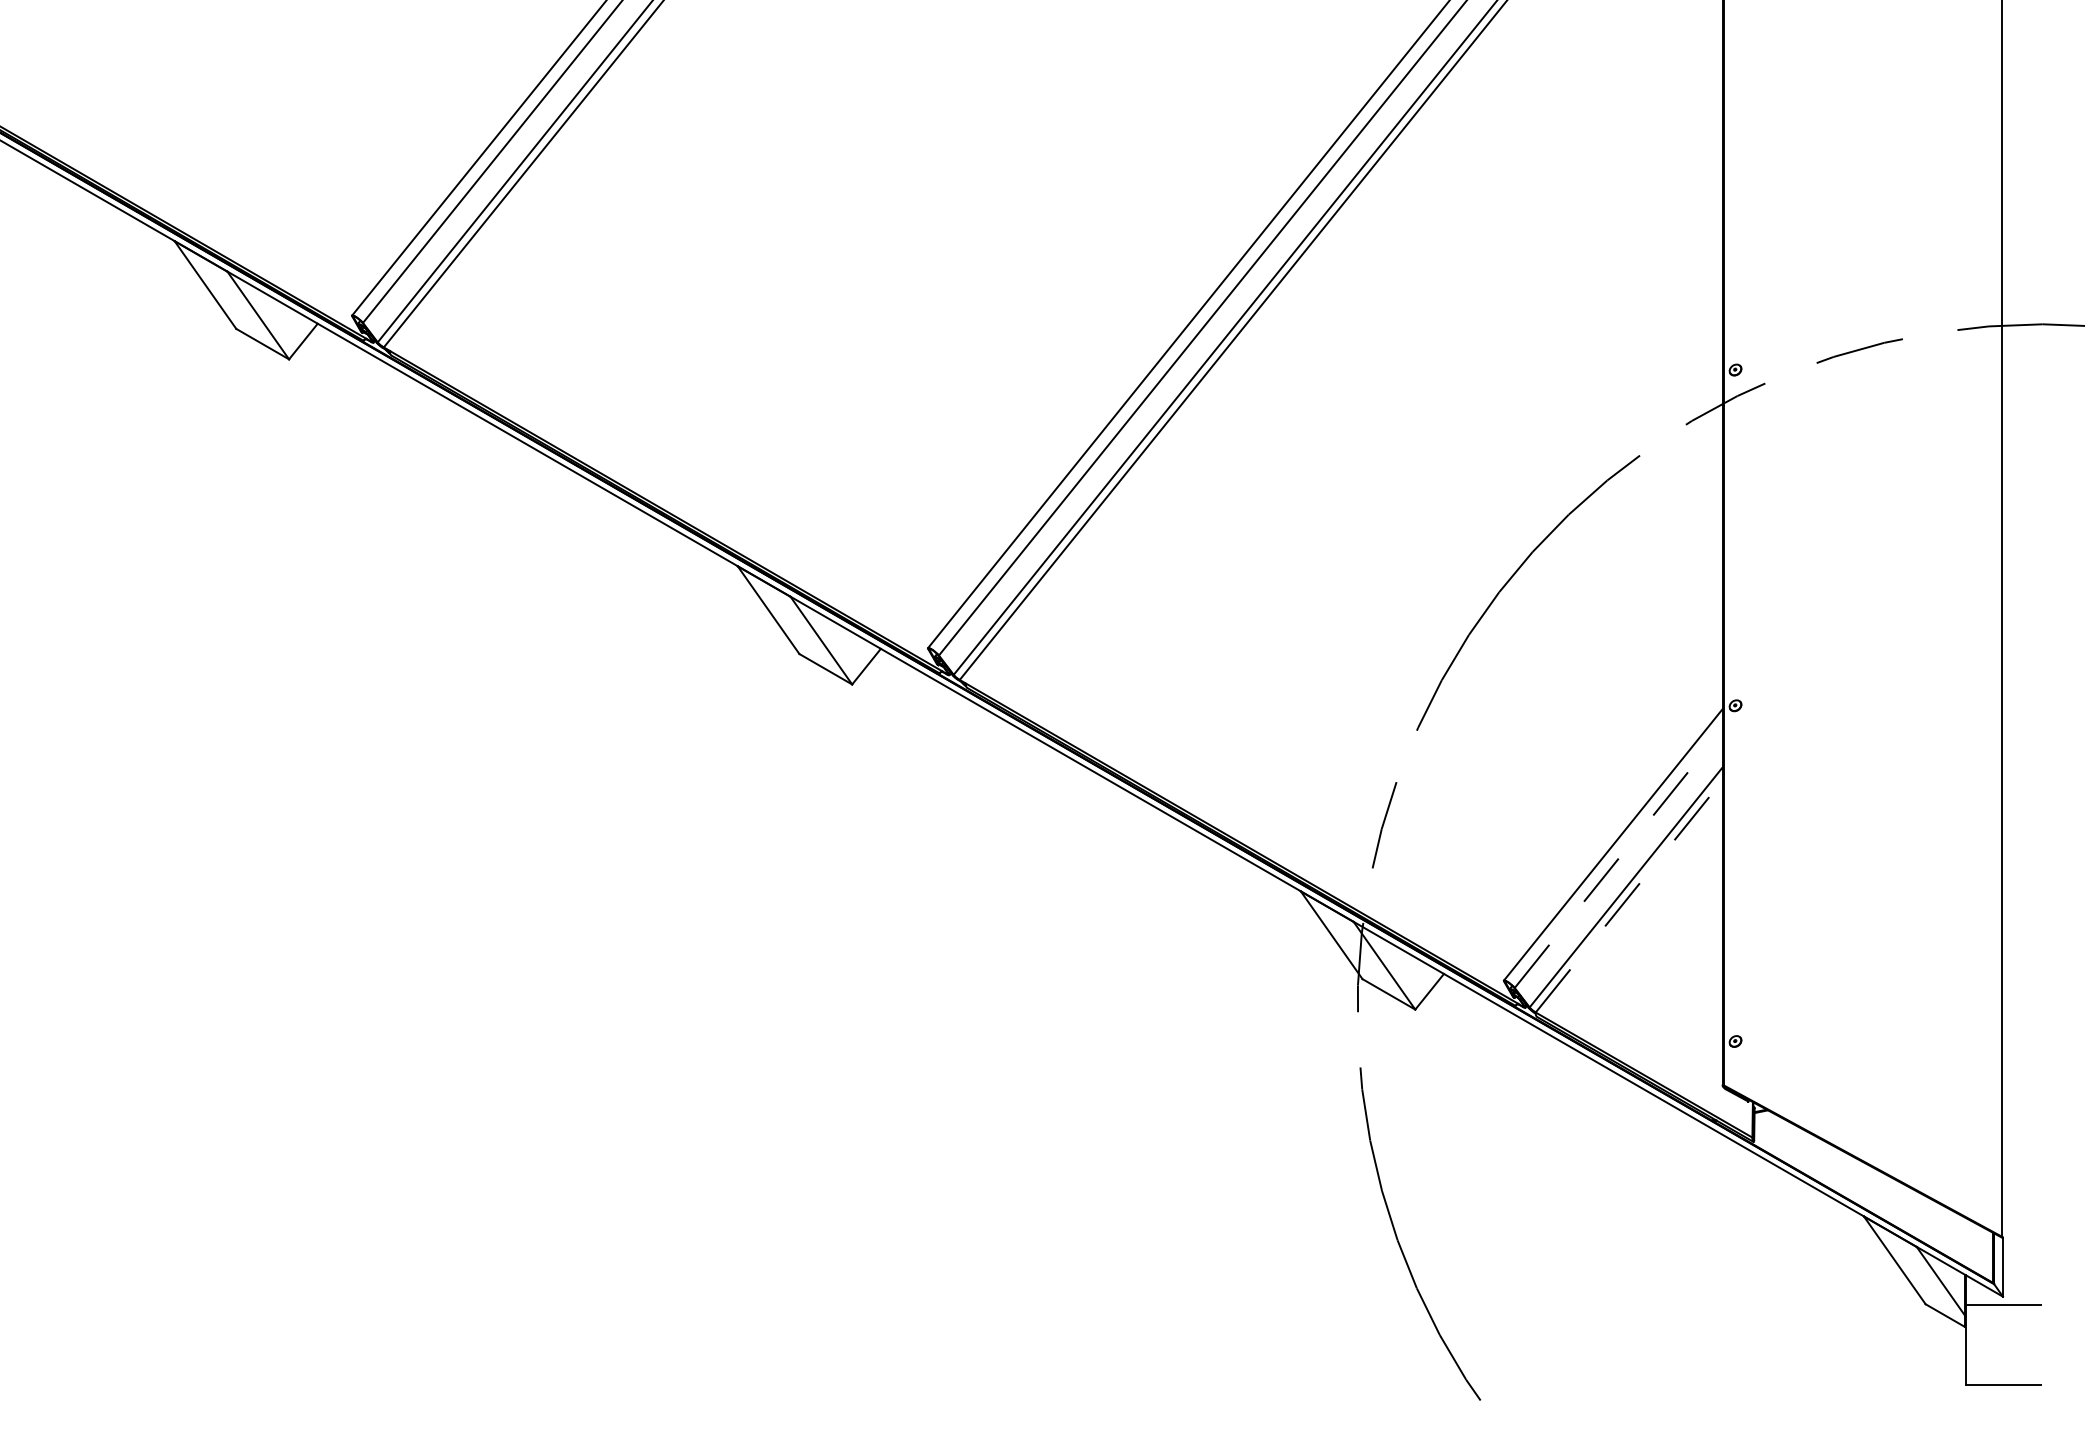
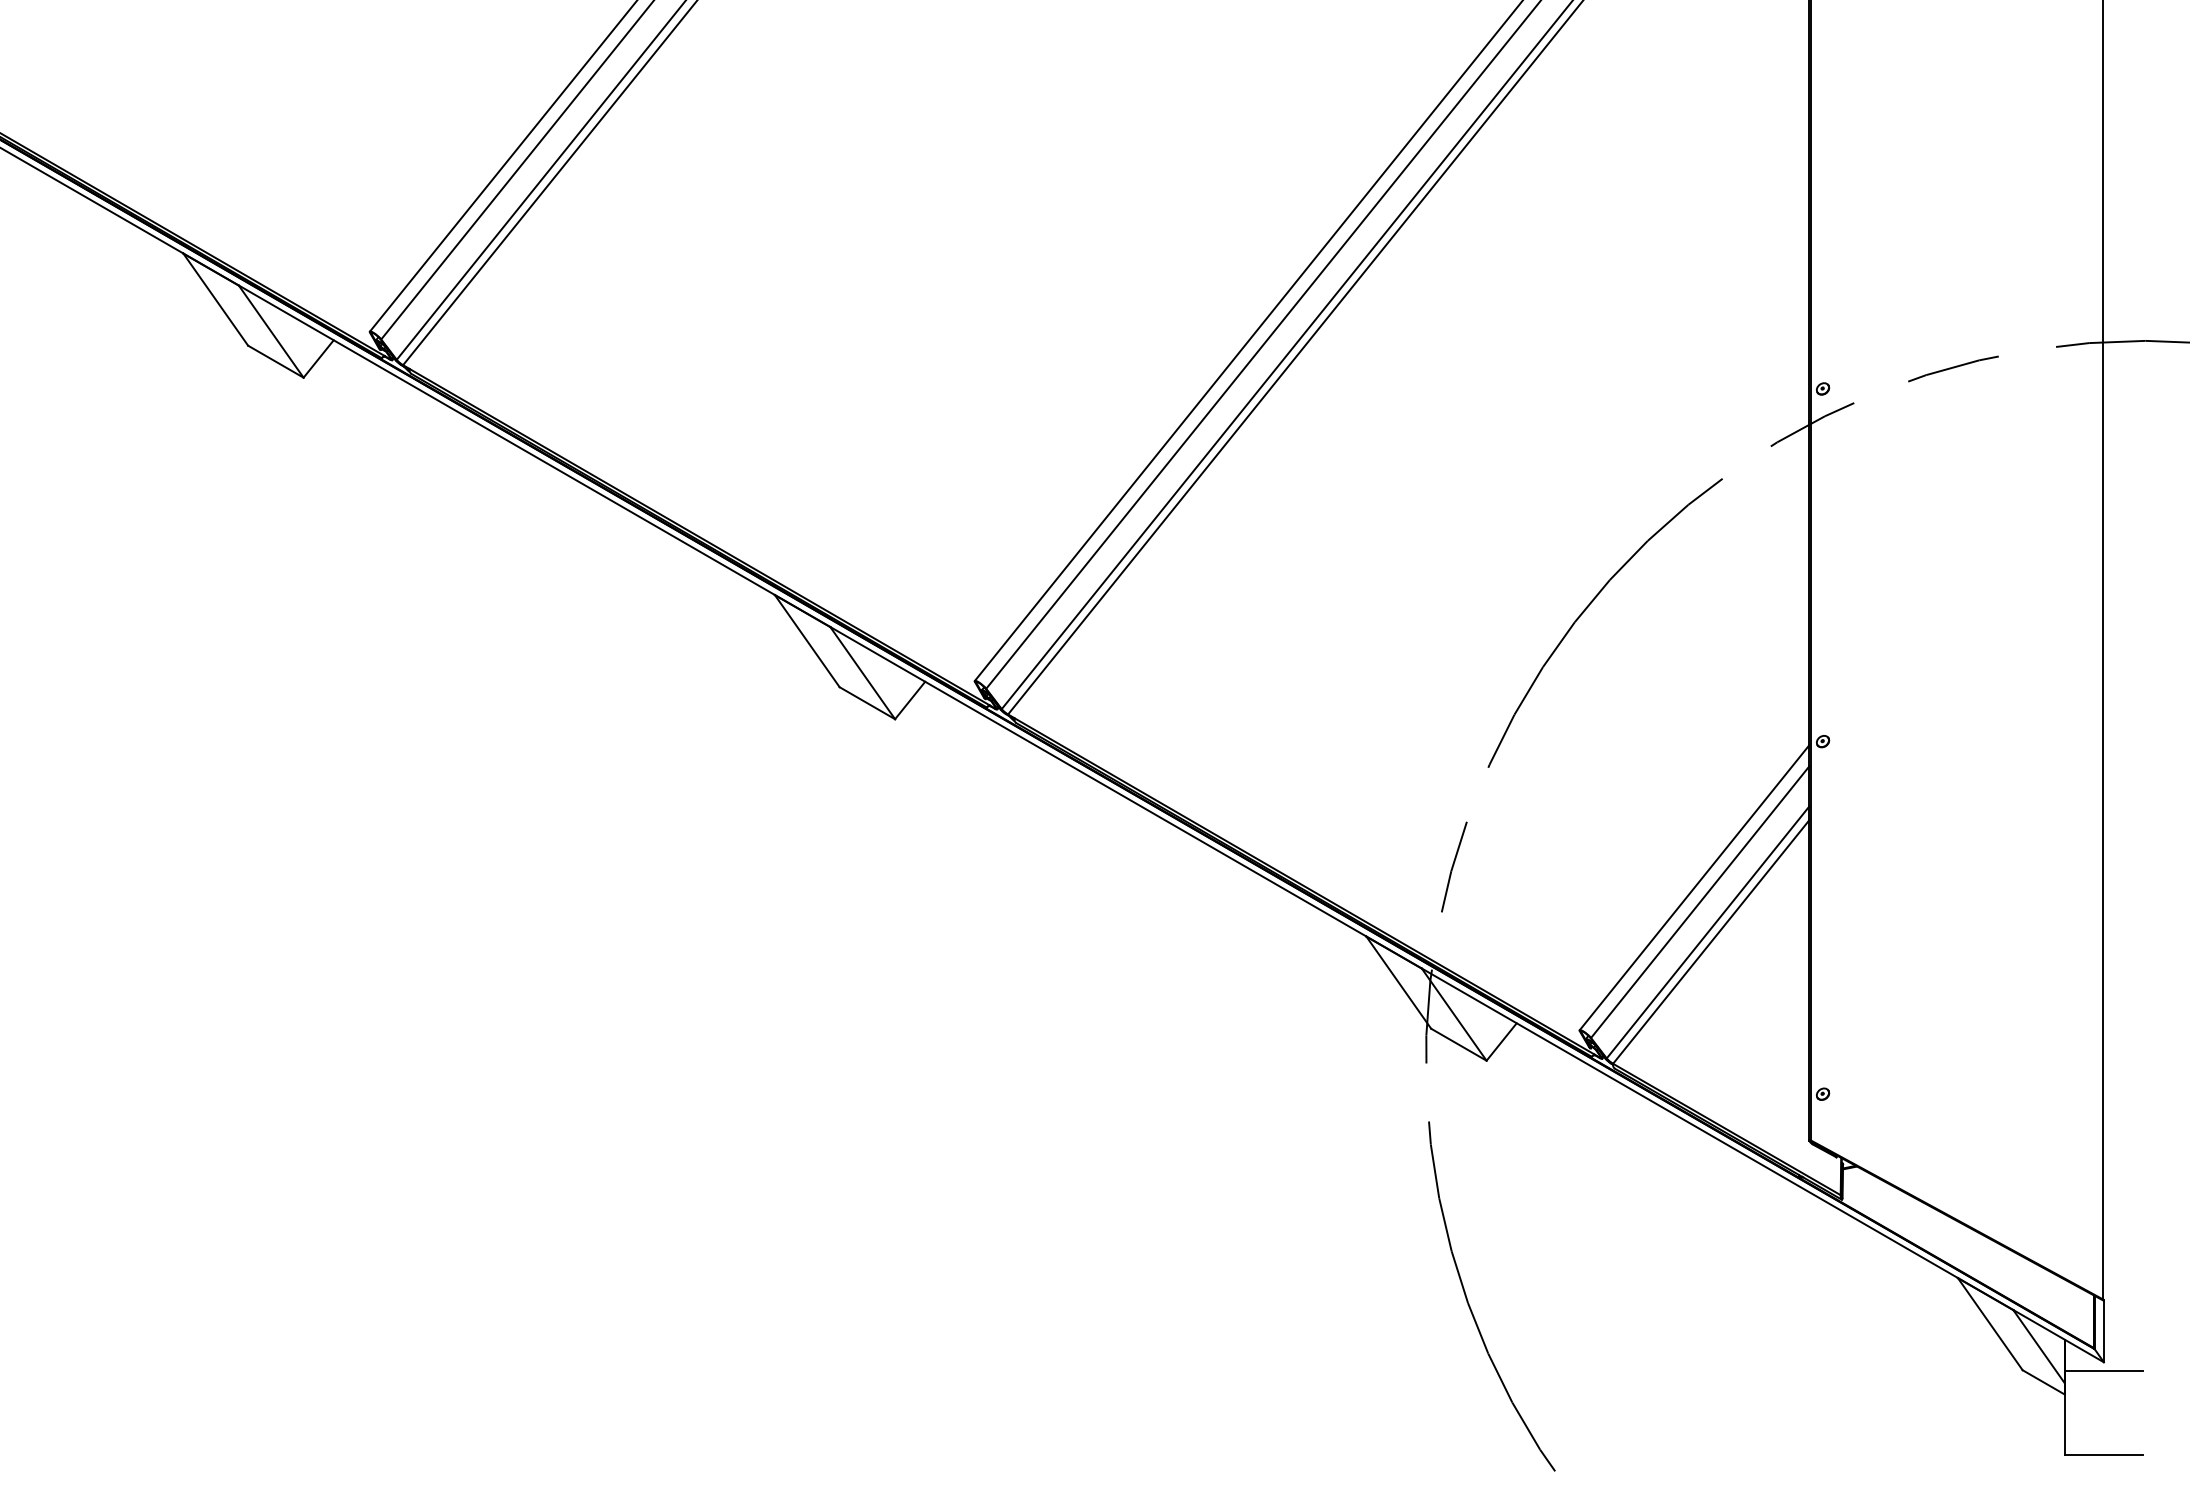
line: (1618, 858) -> (1700, 901), dashed -> solid
line: (1629, 896) -> (1711, 941), dashed -> solid

